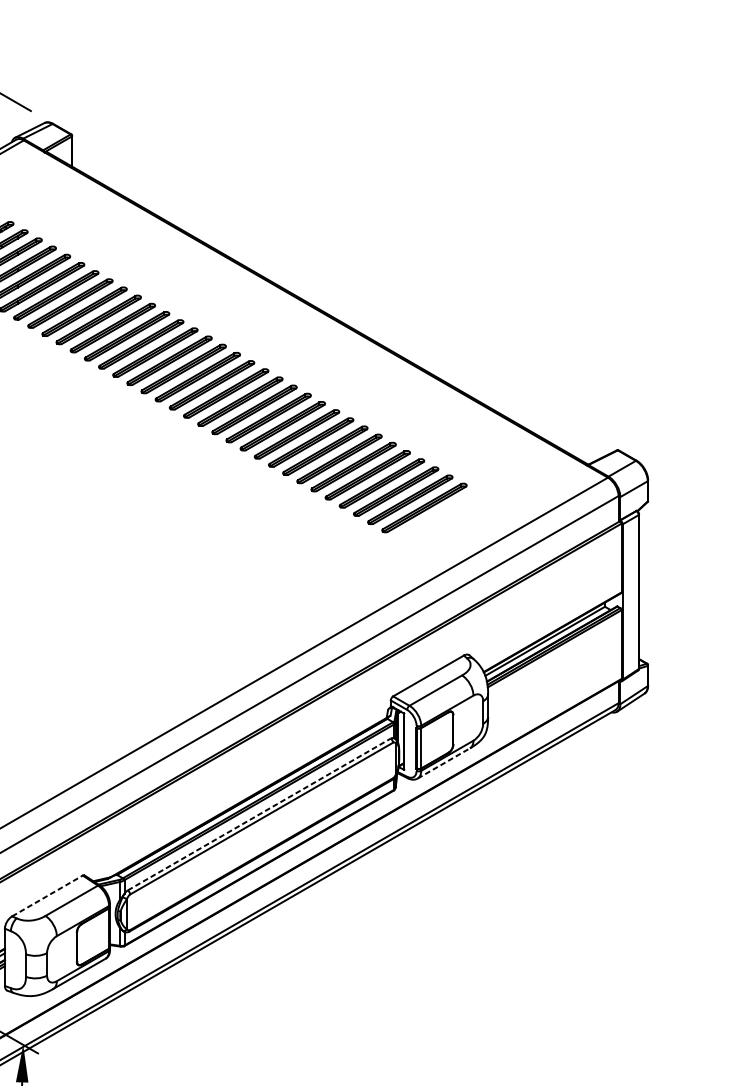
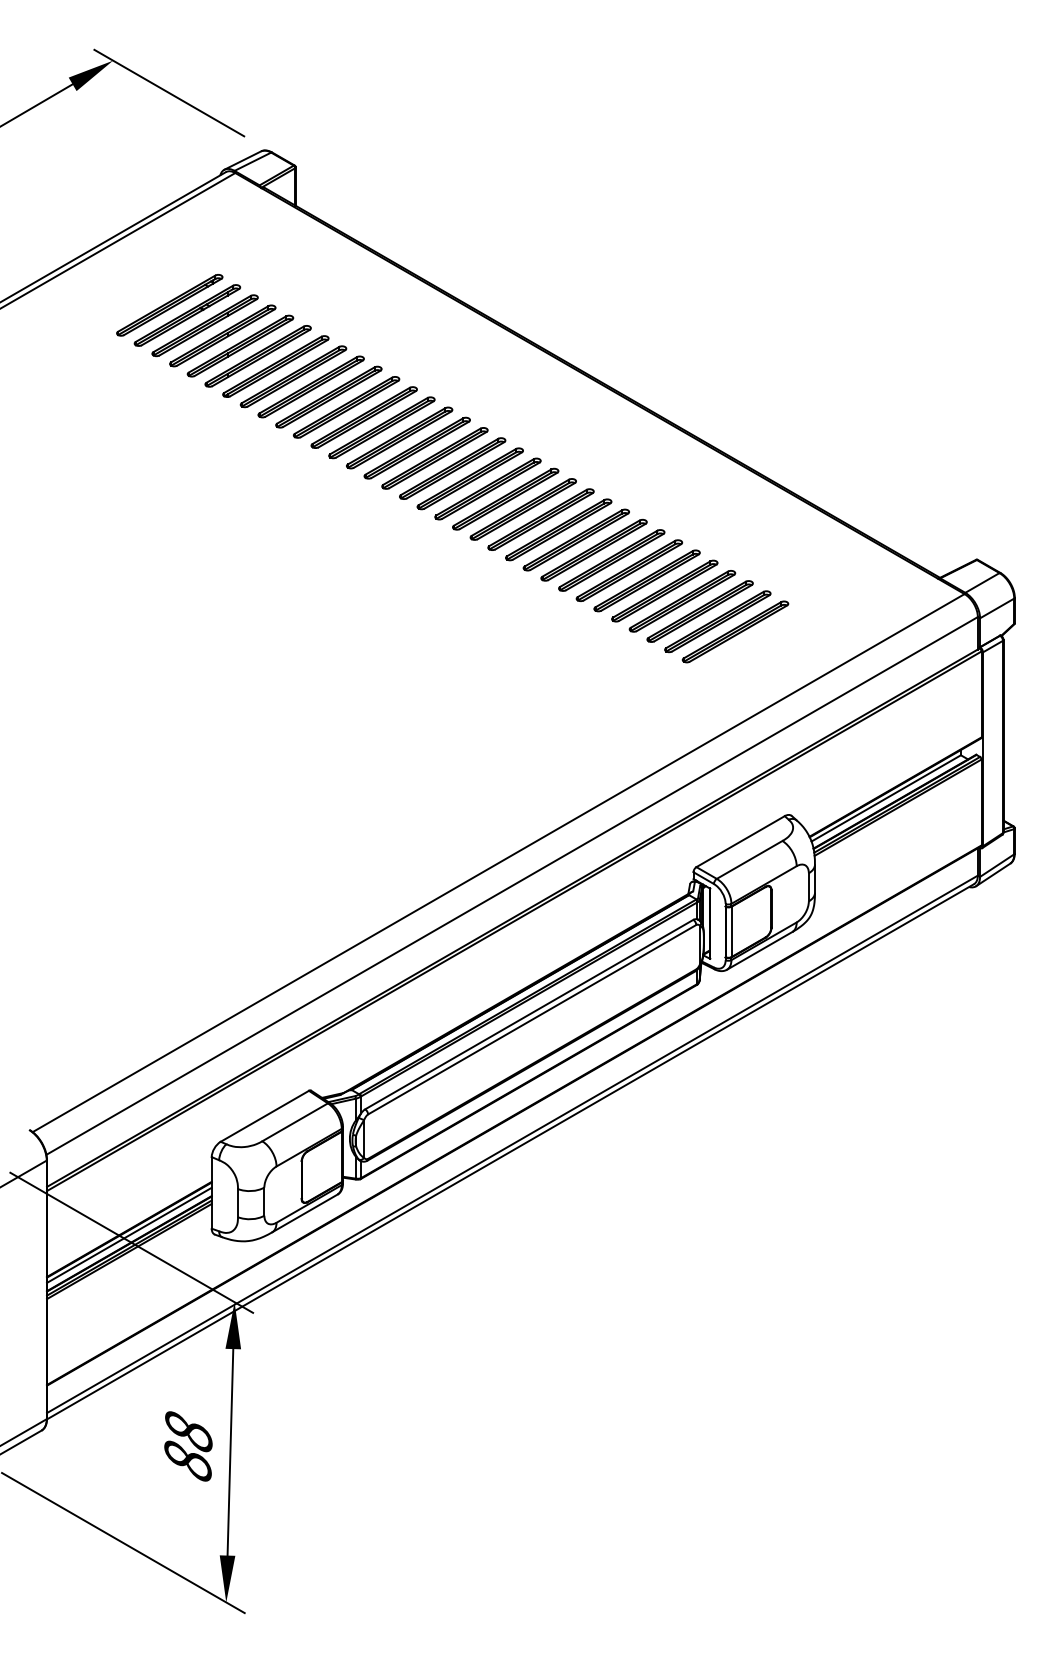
line: (443, 763) -> (759, 950), dashed -> solid
line: (259, 814) -> (529, 1014), dashed -> solid
line: (47, 896) -> (264, 1116), dashed -> solid

